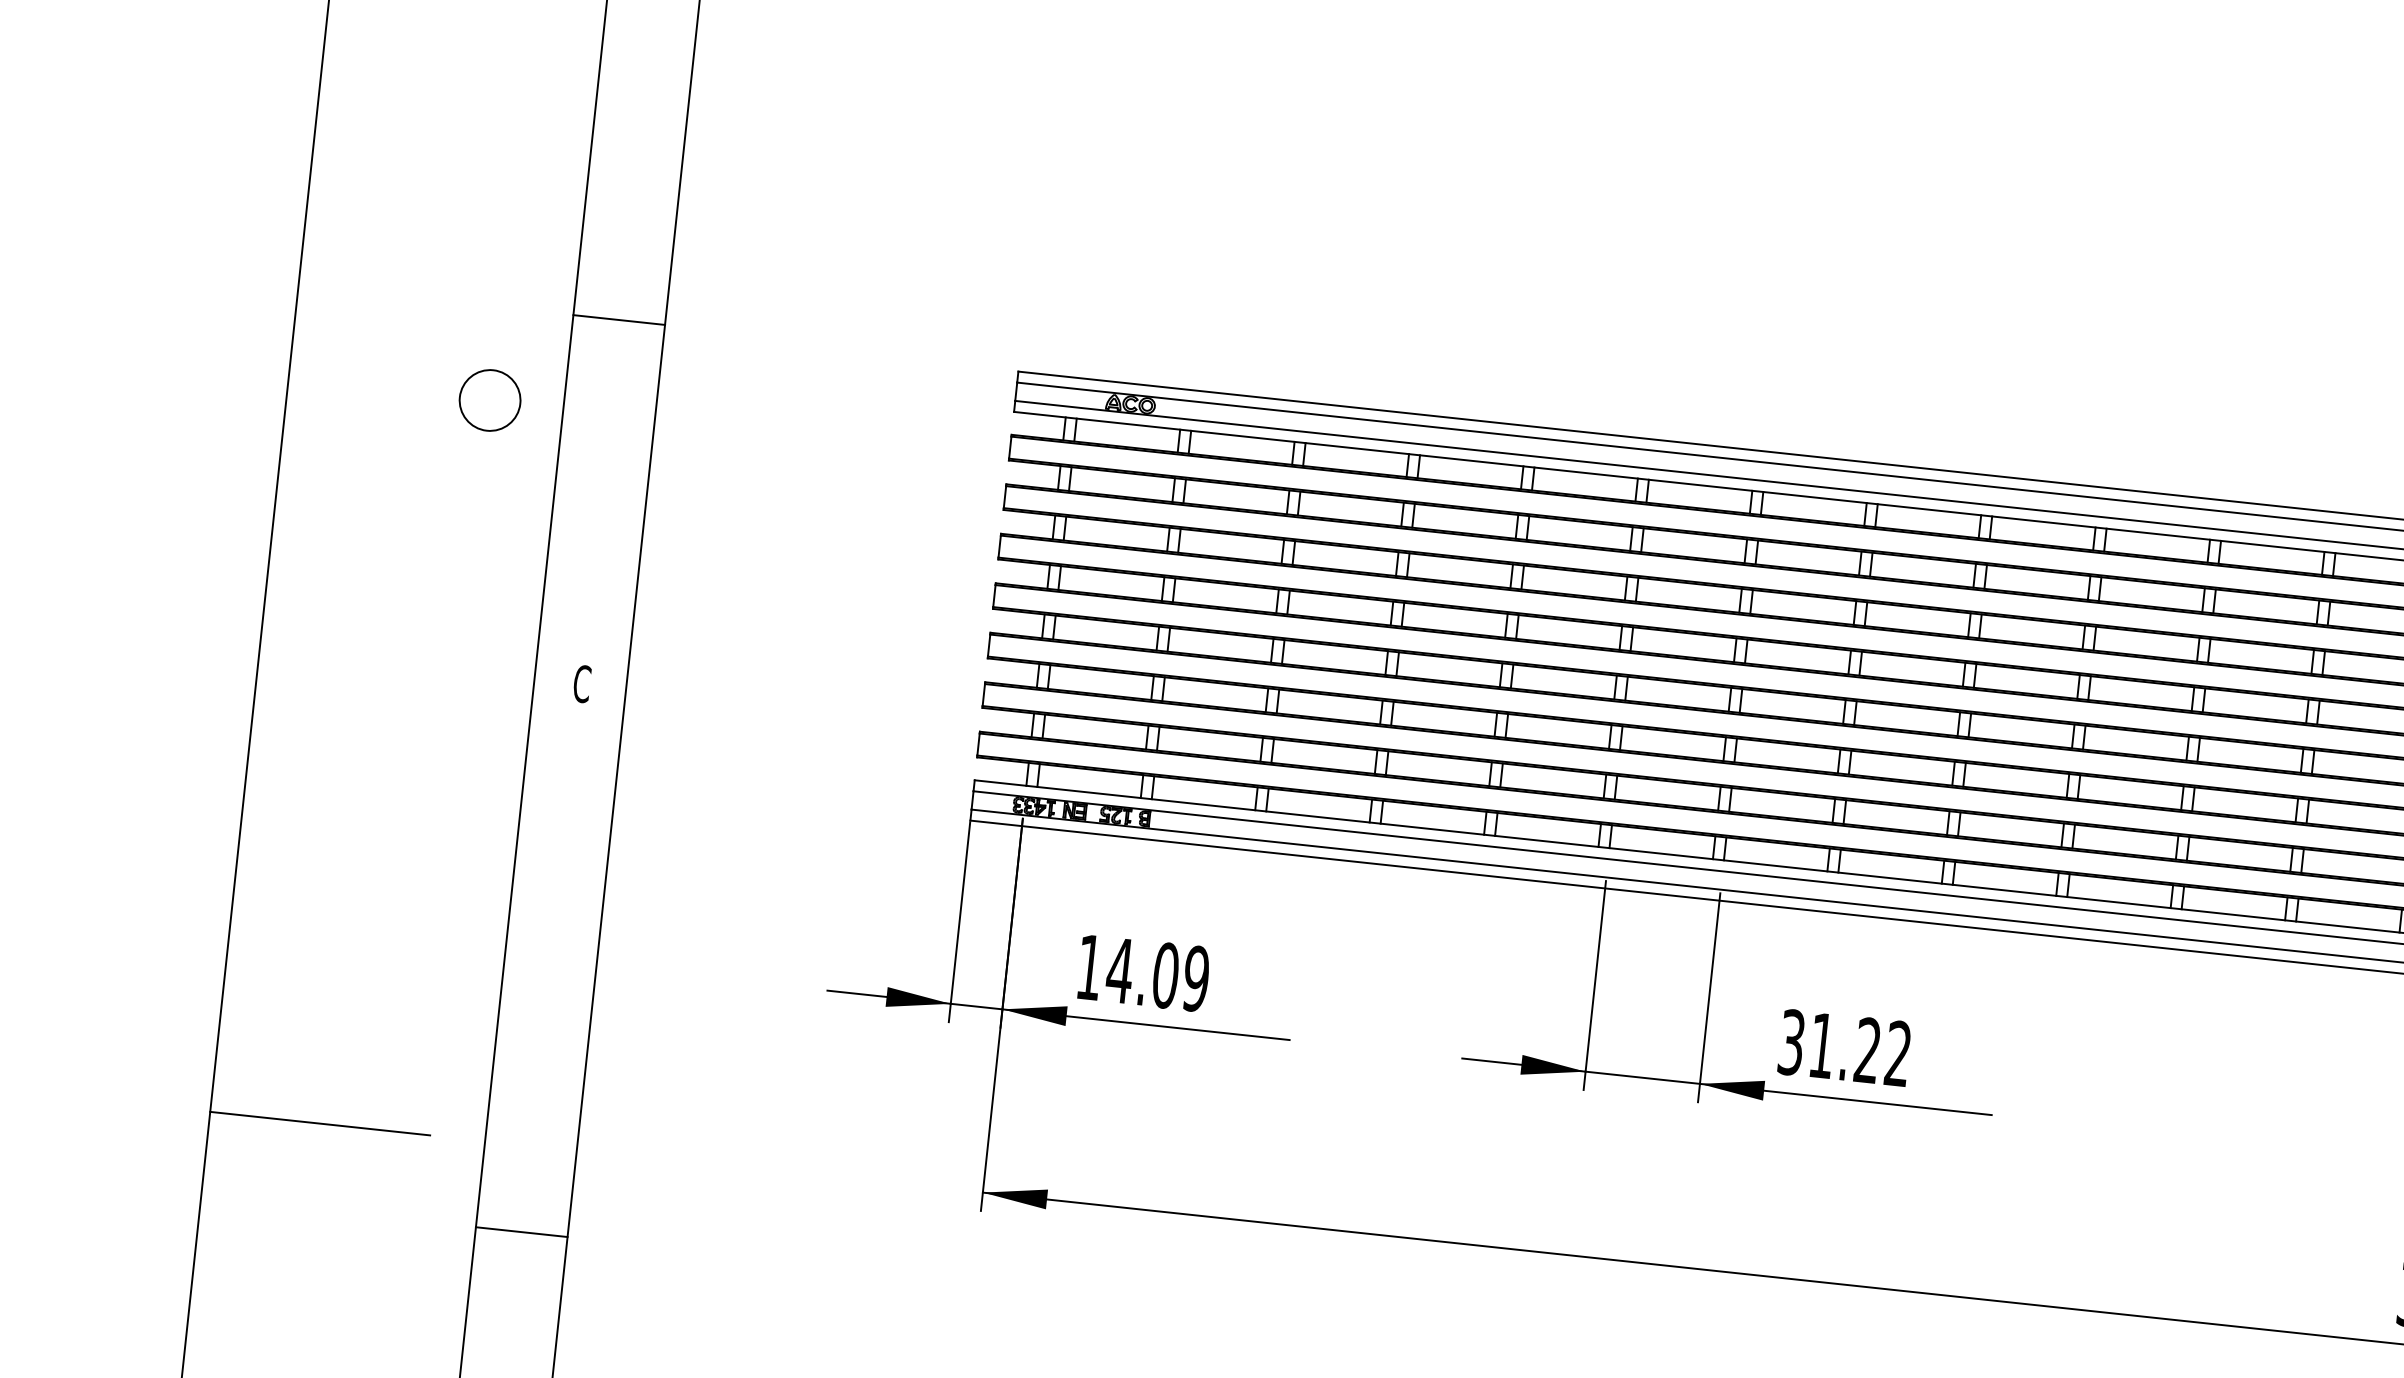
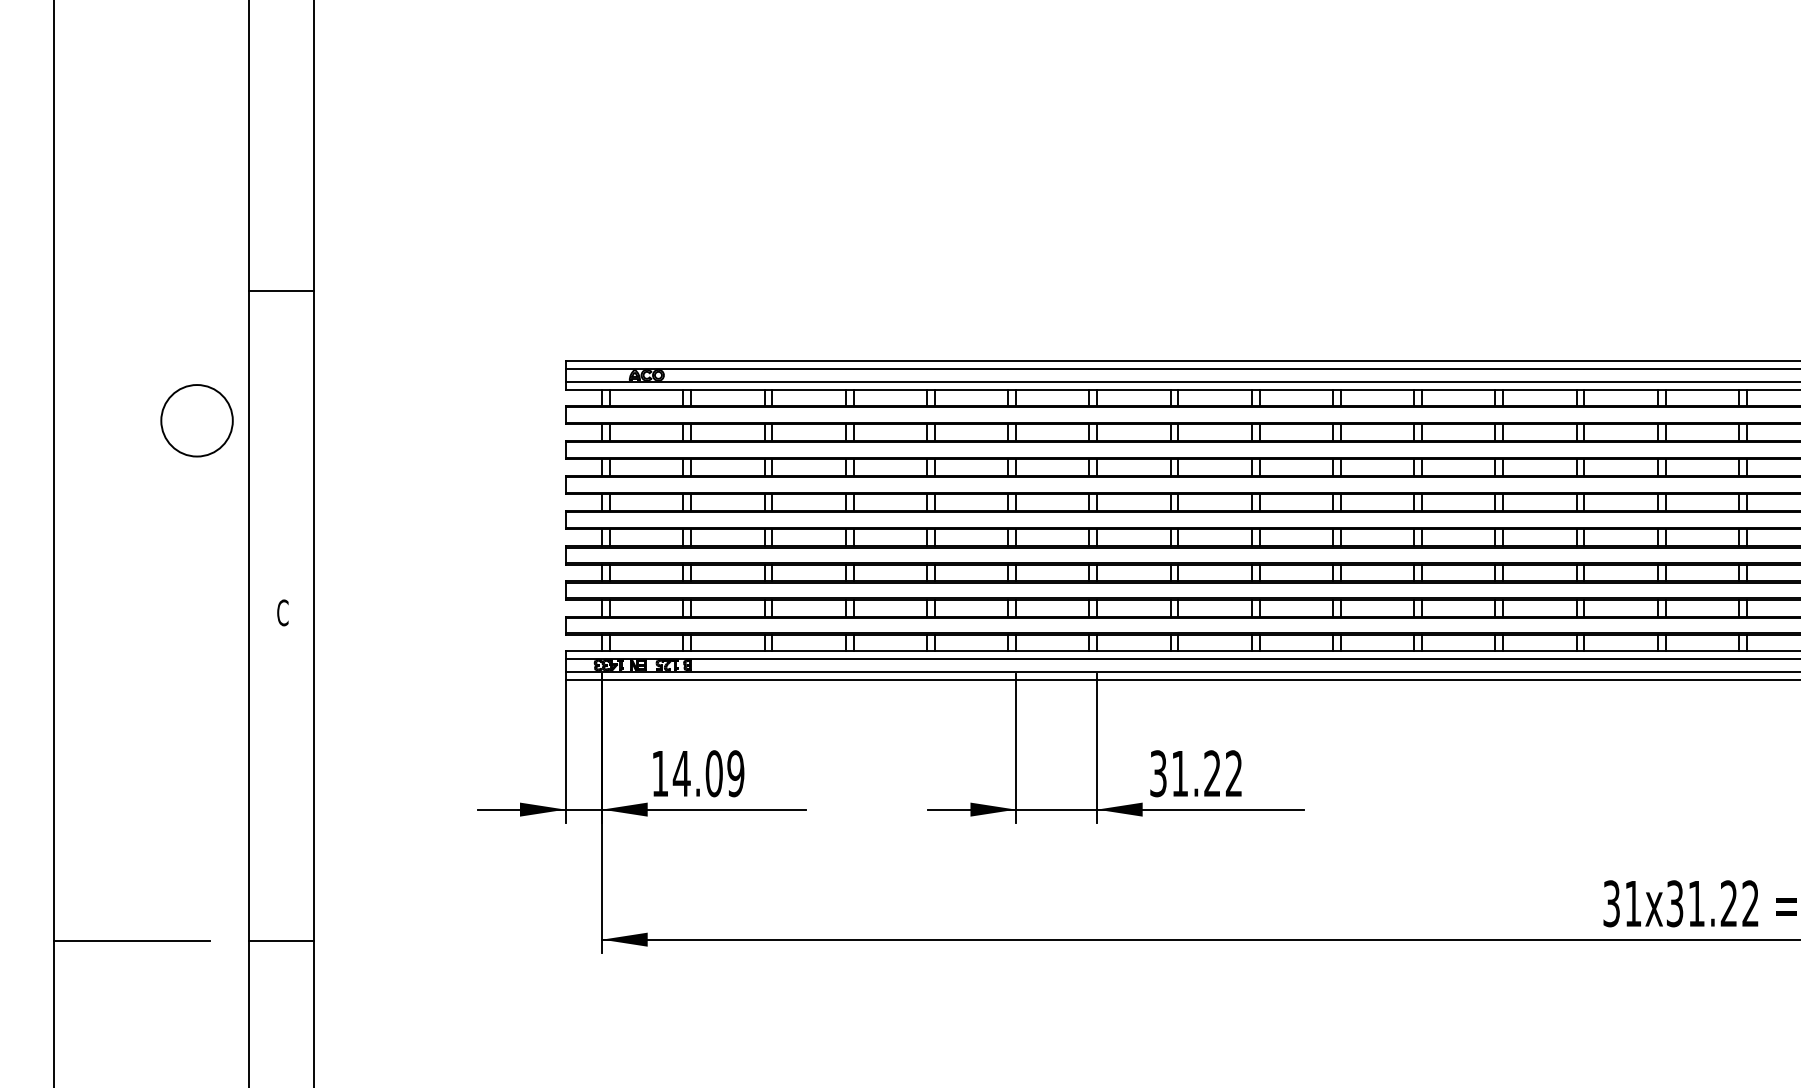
line: (619, 319) -> (281, 290), moved
circle: (489, 399) -> (196, 420), size x1.67
line: (521, 1231) -> (281, 940), moved

